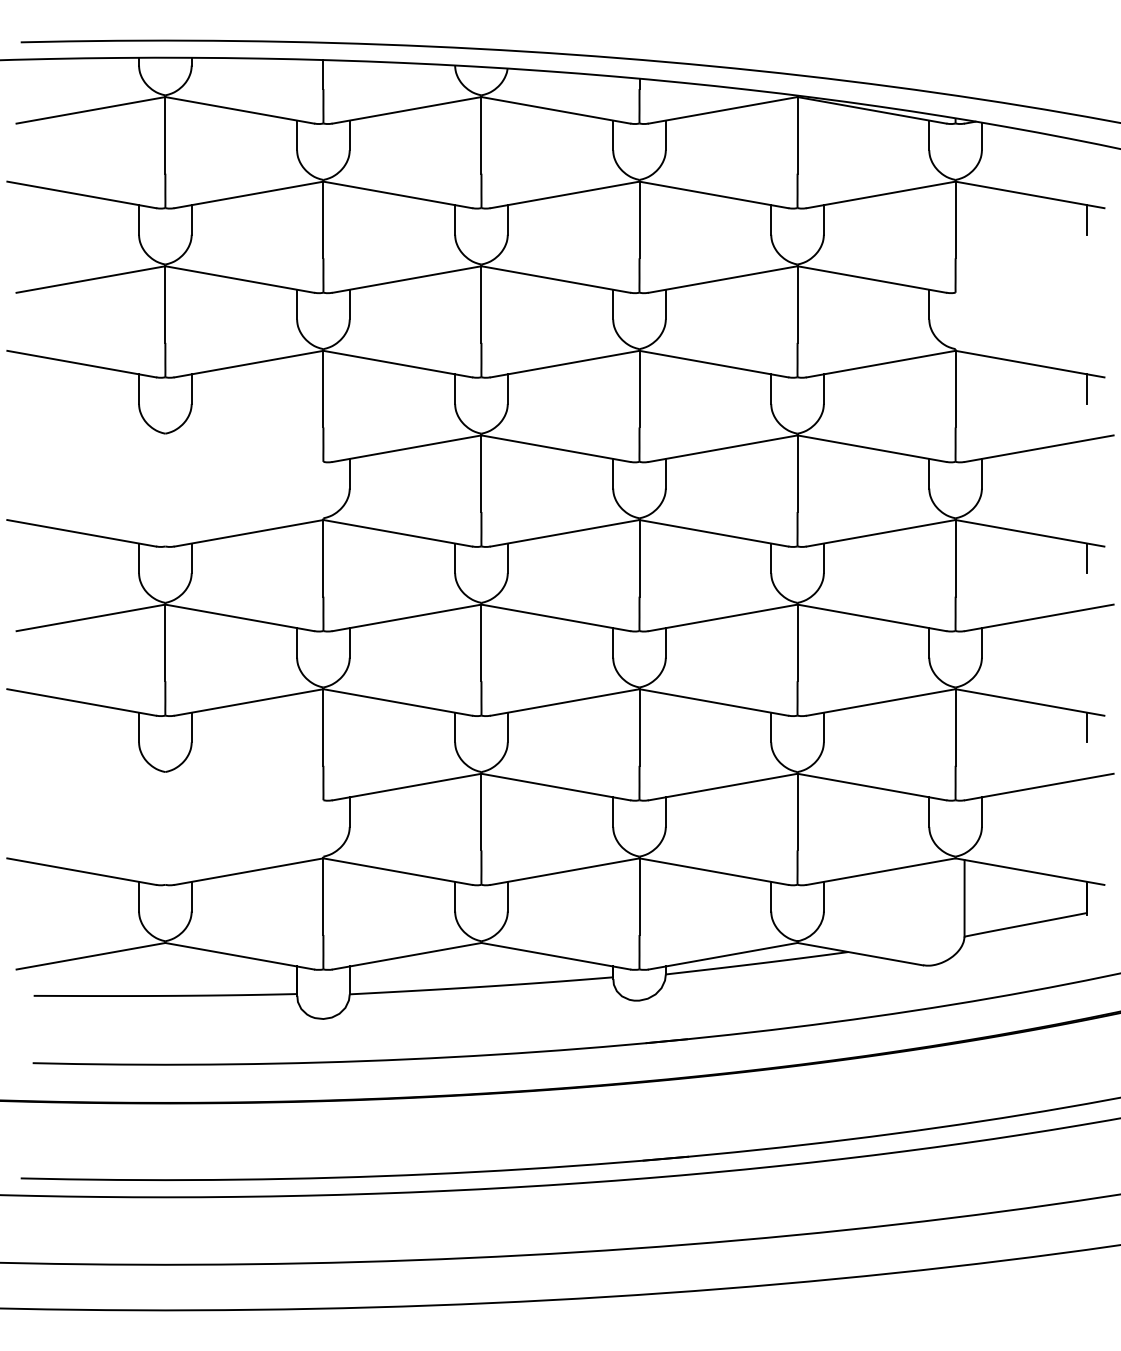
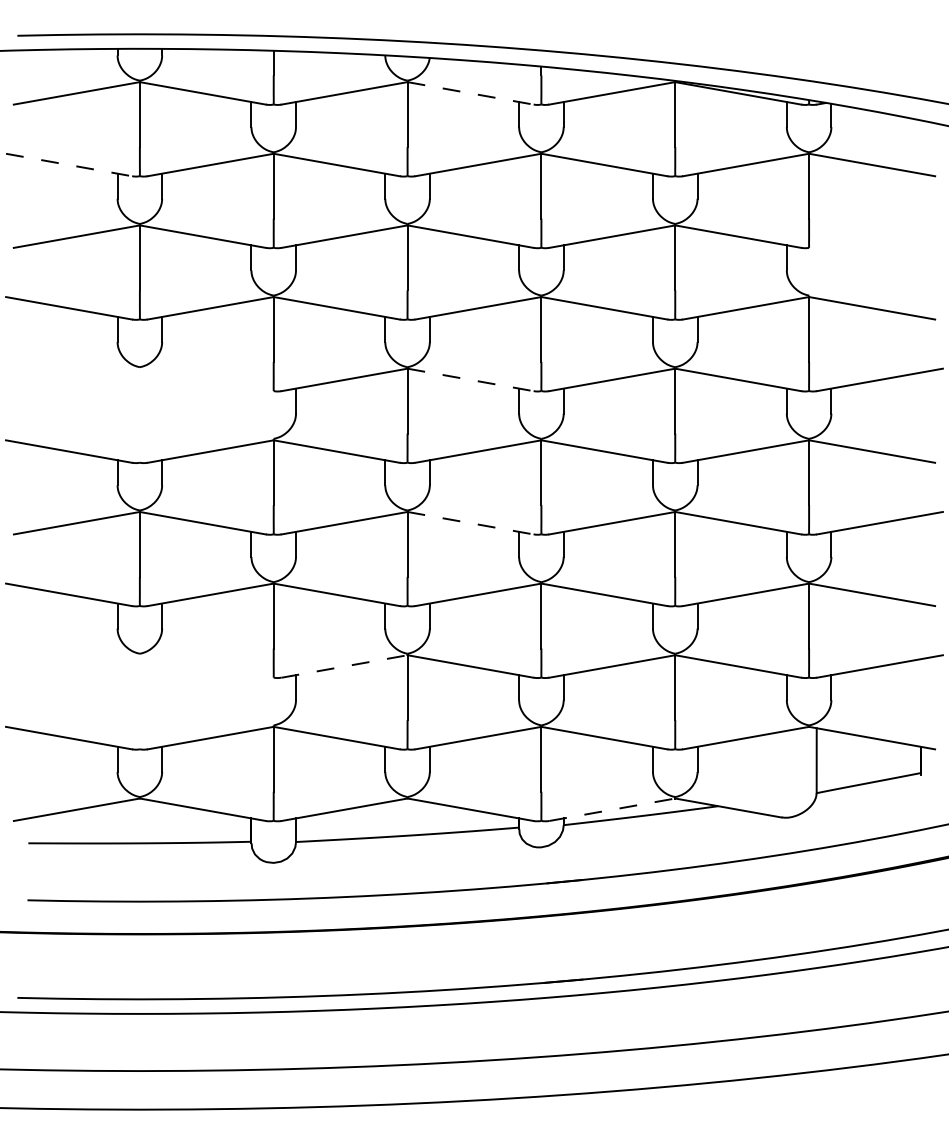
line: (556, 110) -> (471, 93), solid -> dashed
line: (82, 195) -> (69, 165), solid -> dashed
line: (1087, 219) -> (920, 185), removed
line: (1087, 389) -> (920, 329), removed
line: (556, 449) -> (471, 380), solid -> dashed
line: (1087, 558) -> (920, 472), removed
line: (556, 618) -> (471, 523), solid -> dashed
line: (1087, 726) -> (920, 615), removed
line: (406, 787) -> (344, 666), solid -> dashed
line: (723, 955) -> (612, 809), solid -> dashed

